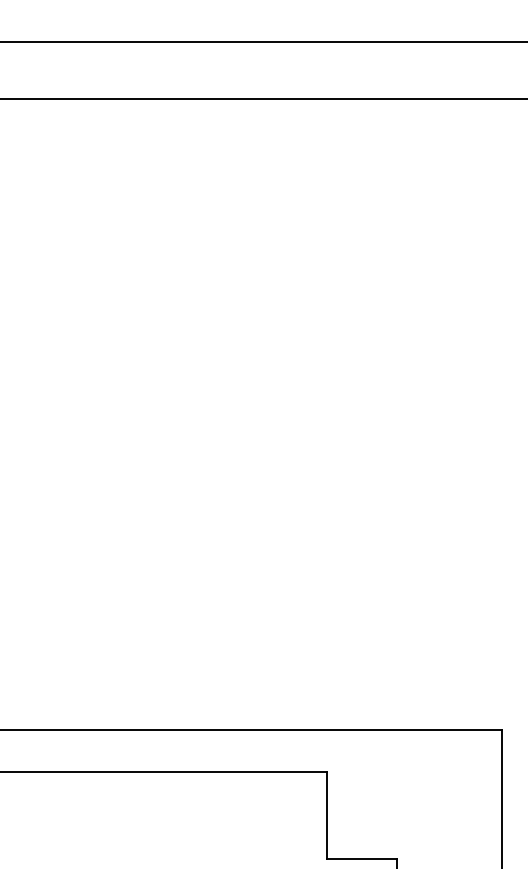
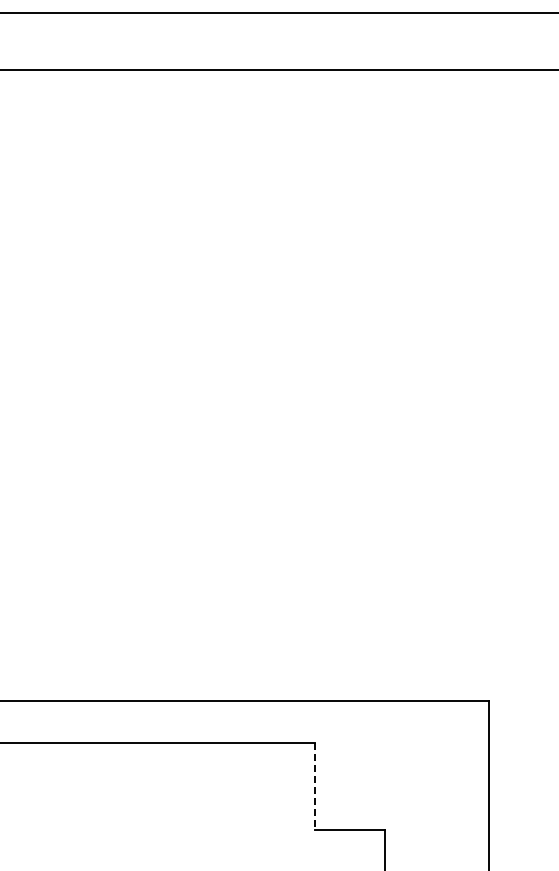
line: (327, 815) -> (314, 786), solid -> dashed

